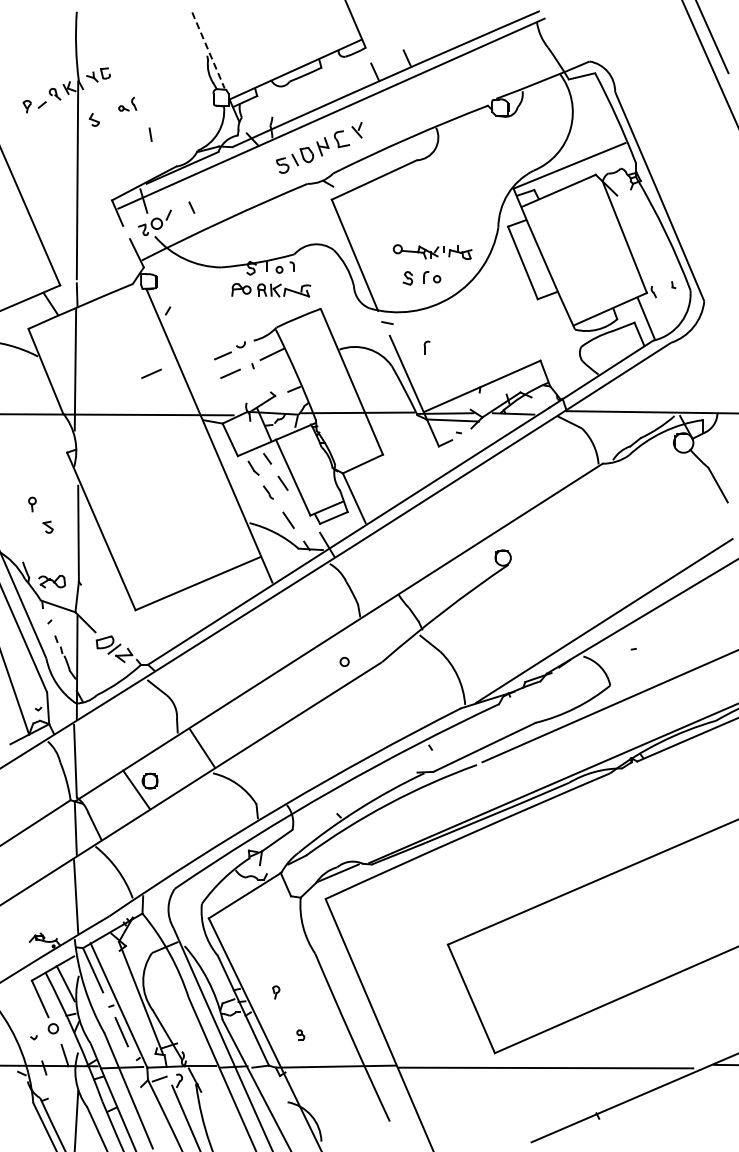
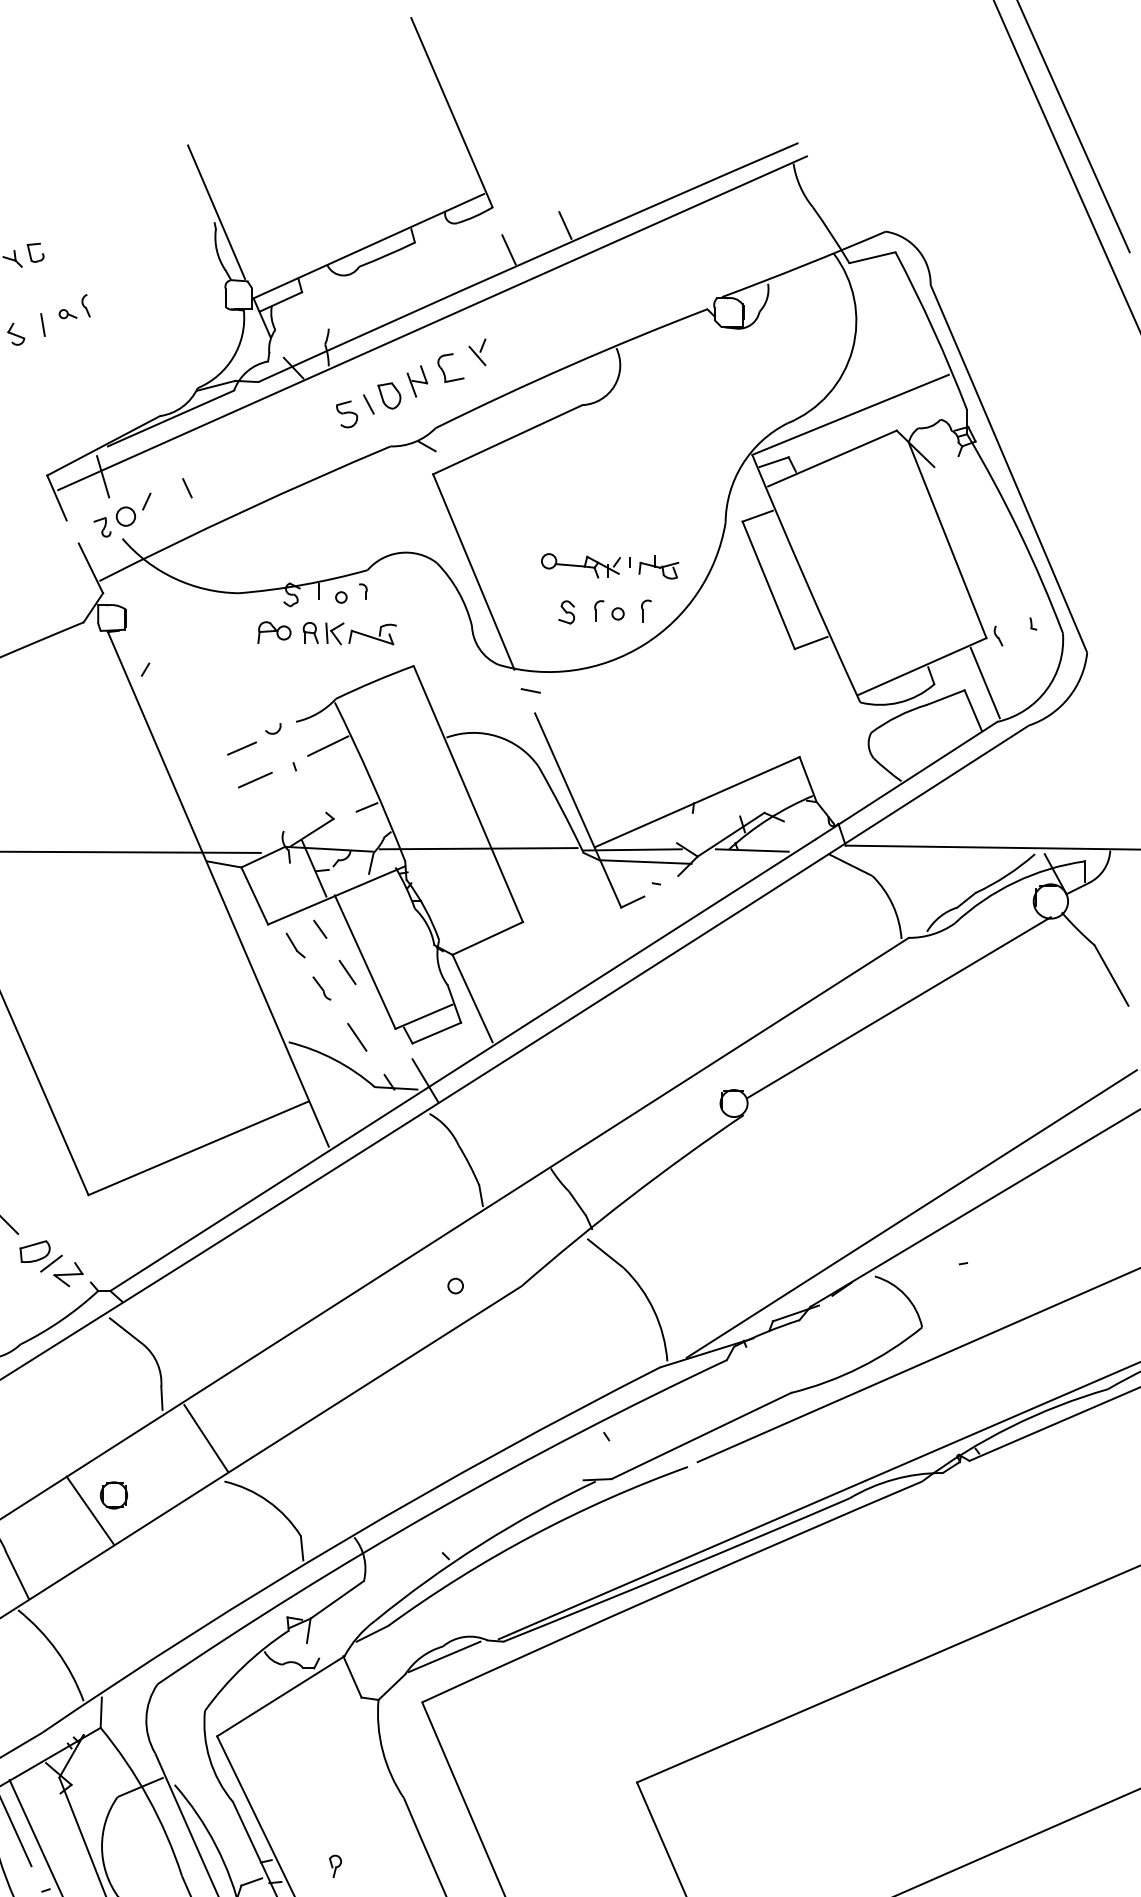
line: (208, 50) -> (216, 212), dashed -> solid
line: (150, 134) -> (42, 324), moved
part: (426, 347) -> (645, 610), moved
line: (151, 373) -> (116, 779), removed
line: (596, 502) -> (897, 1006), added

